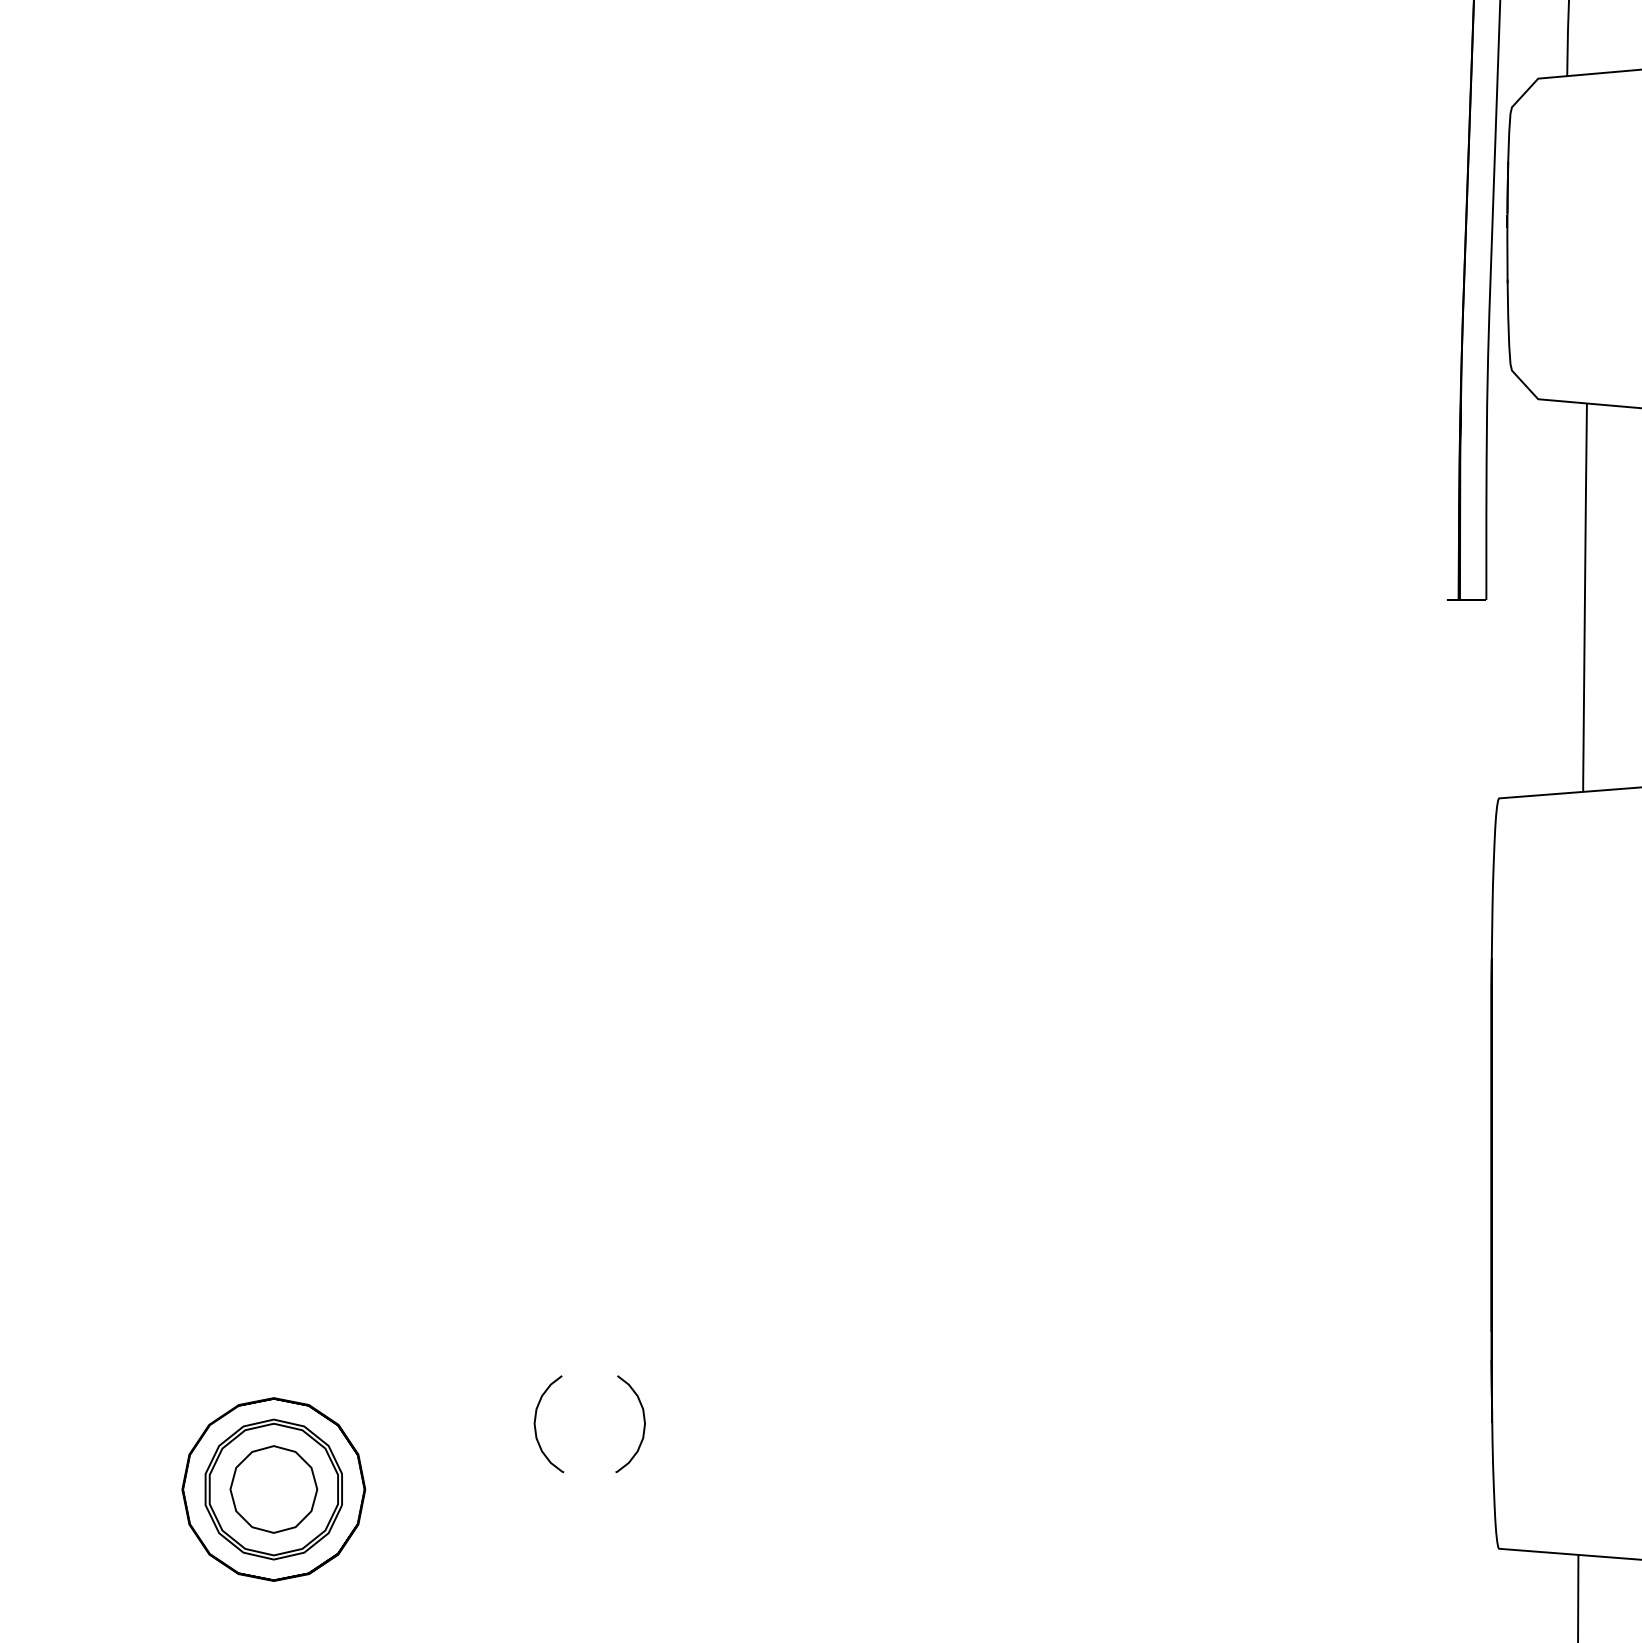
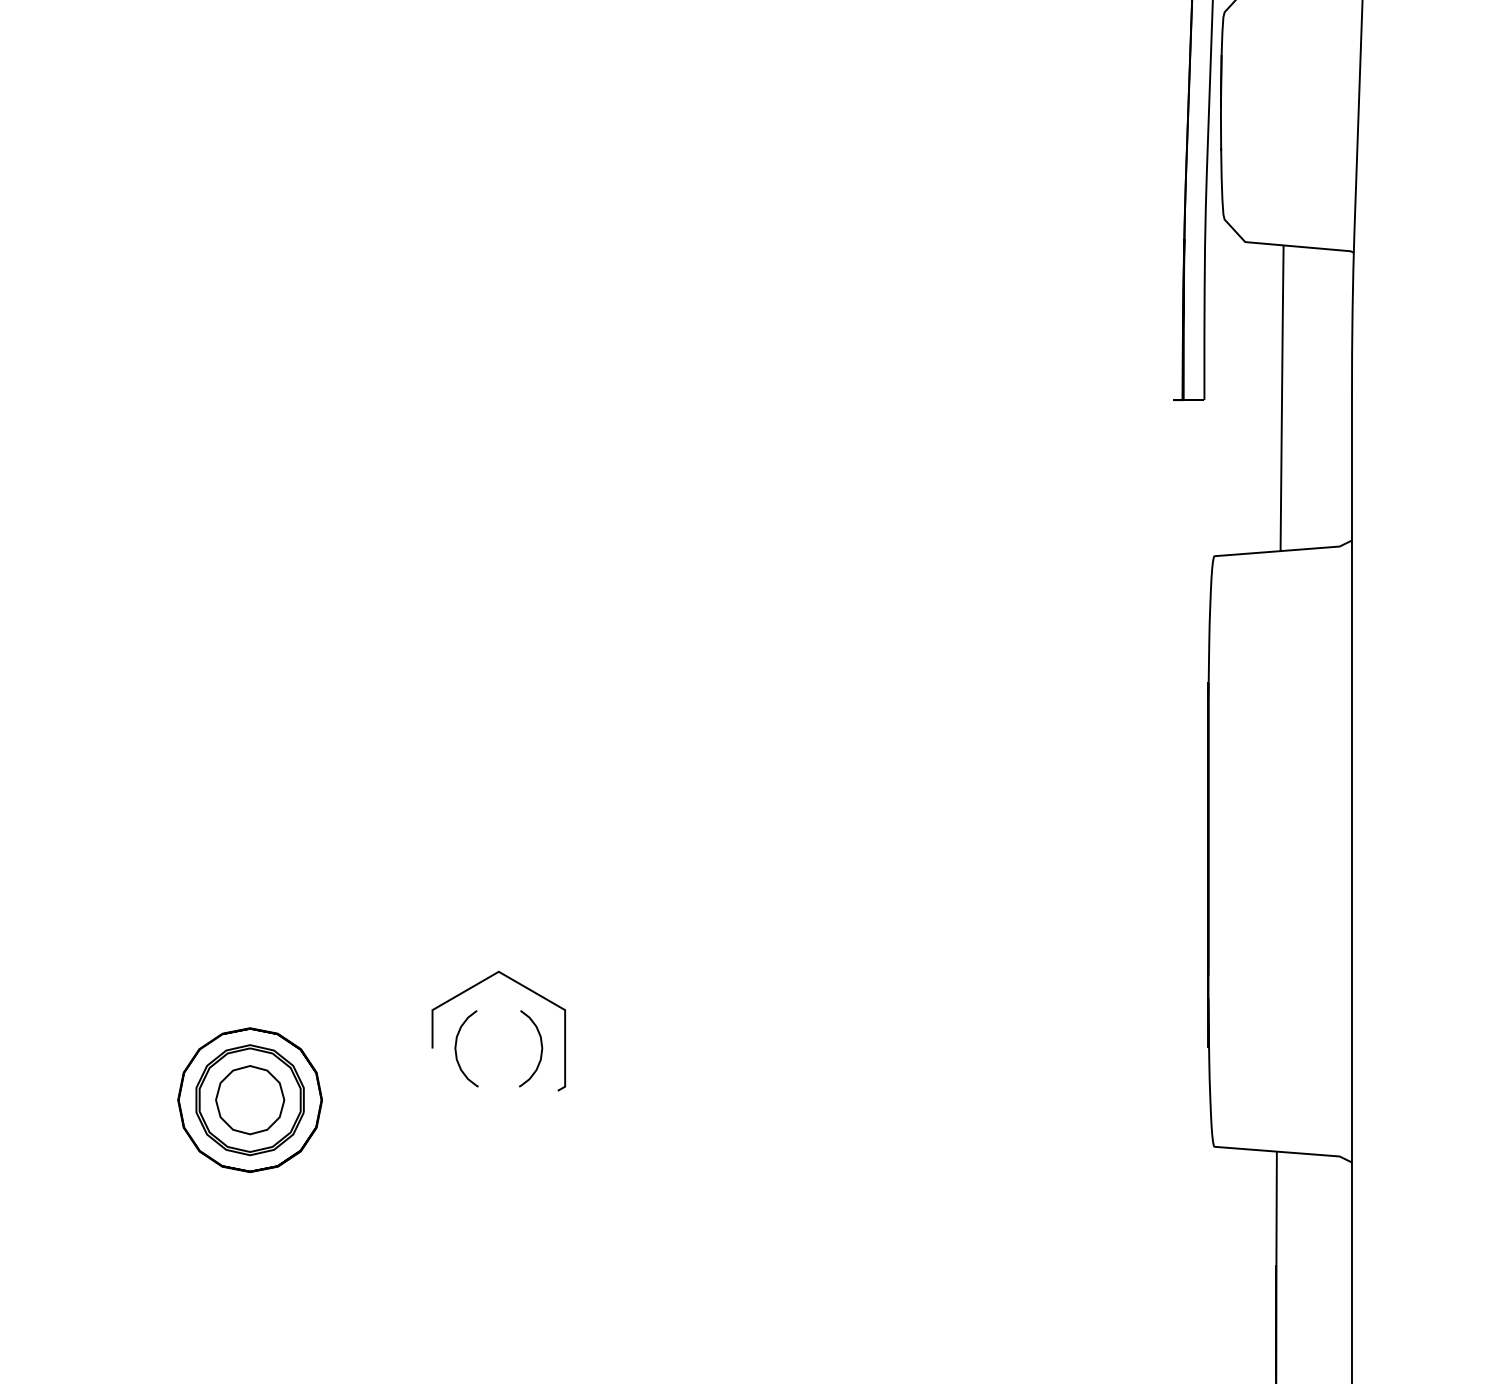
curve: (556, 1347) -> (472, 988), added

